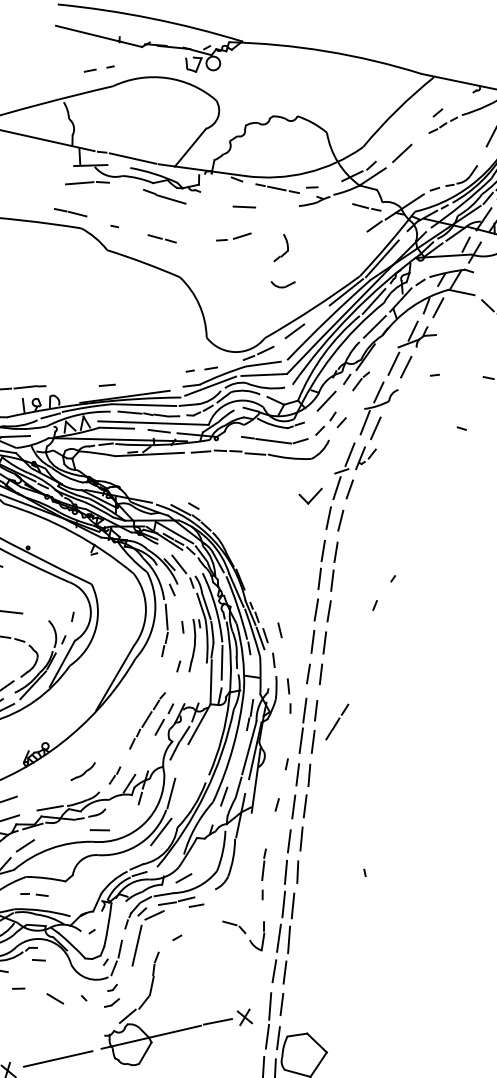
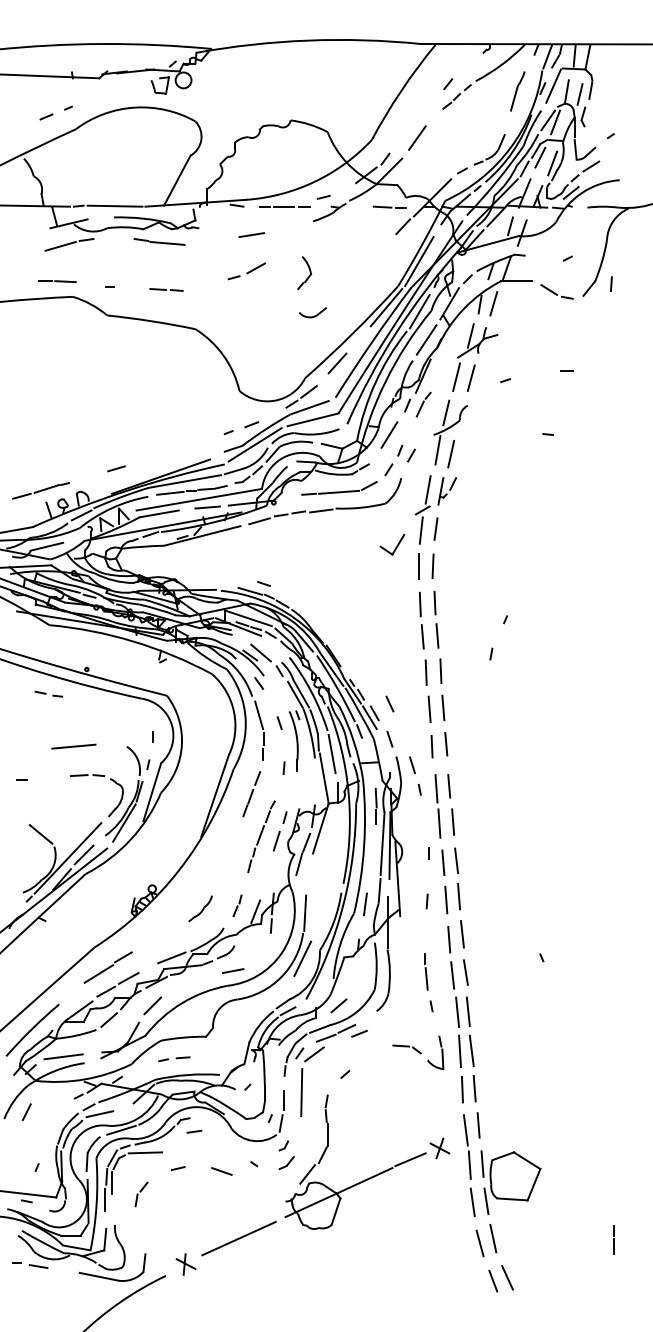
line: (107, 385) -> (116, 468), moved
line: (337, 722) -> (251, 794), moved

